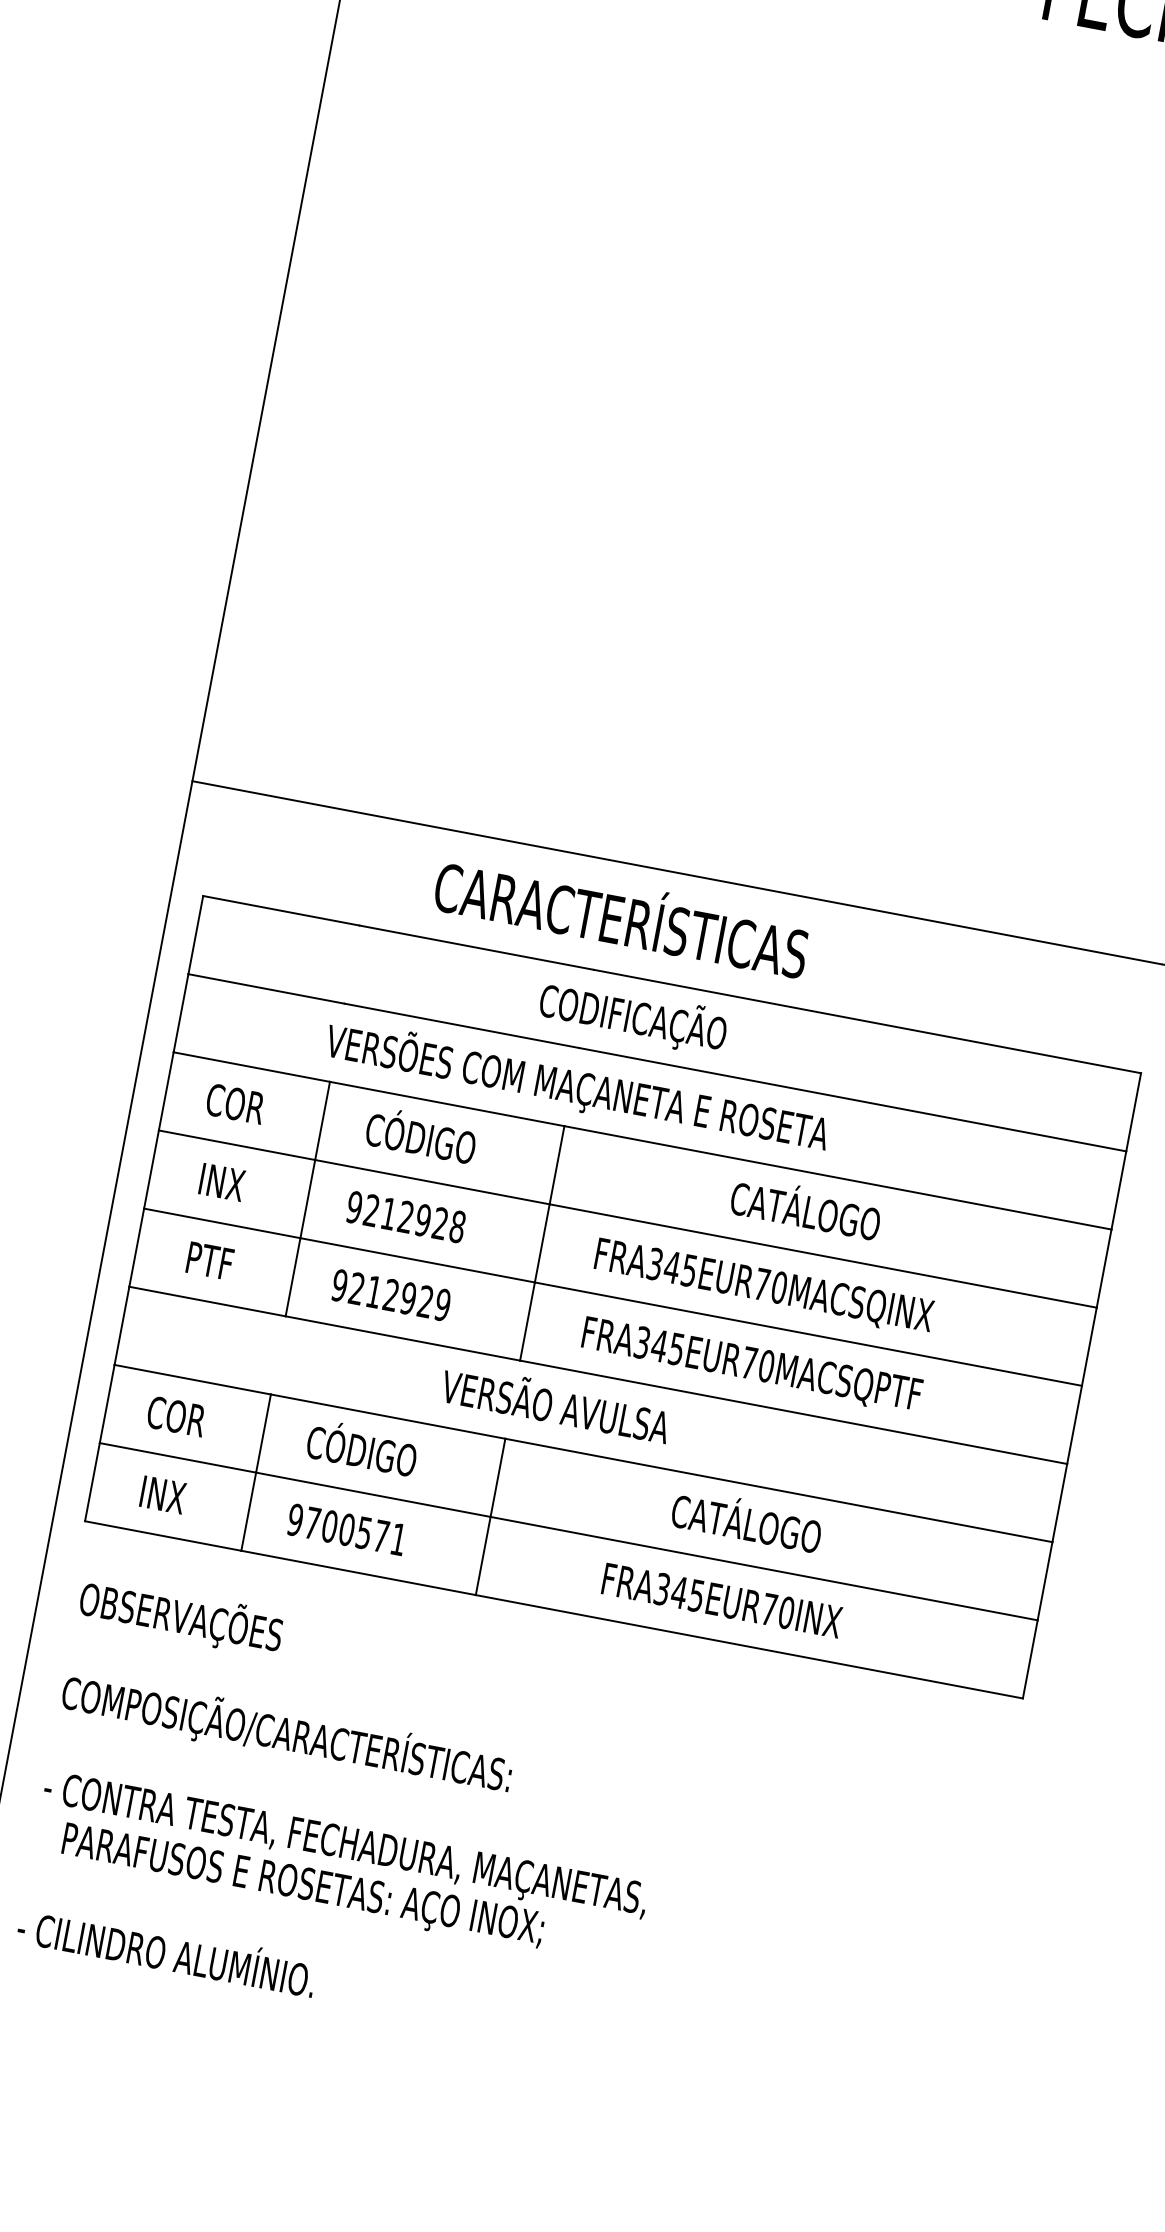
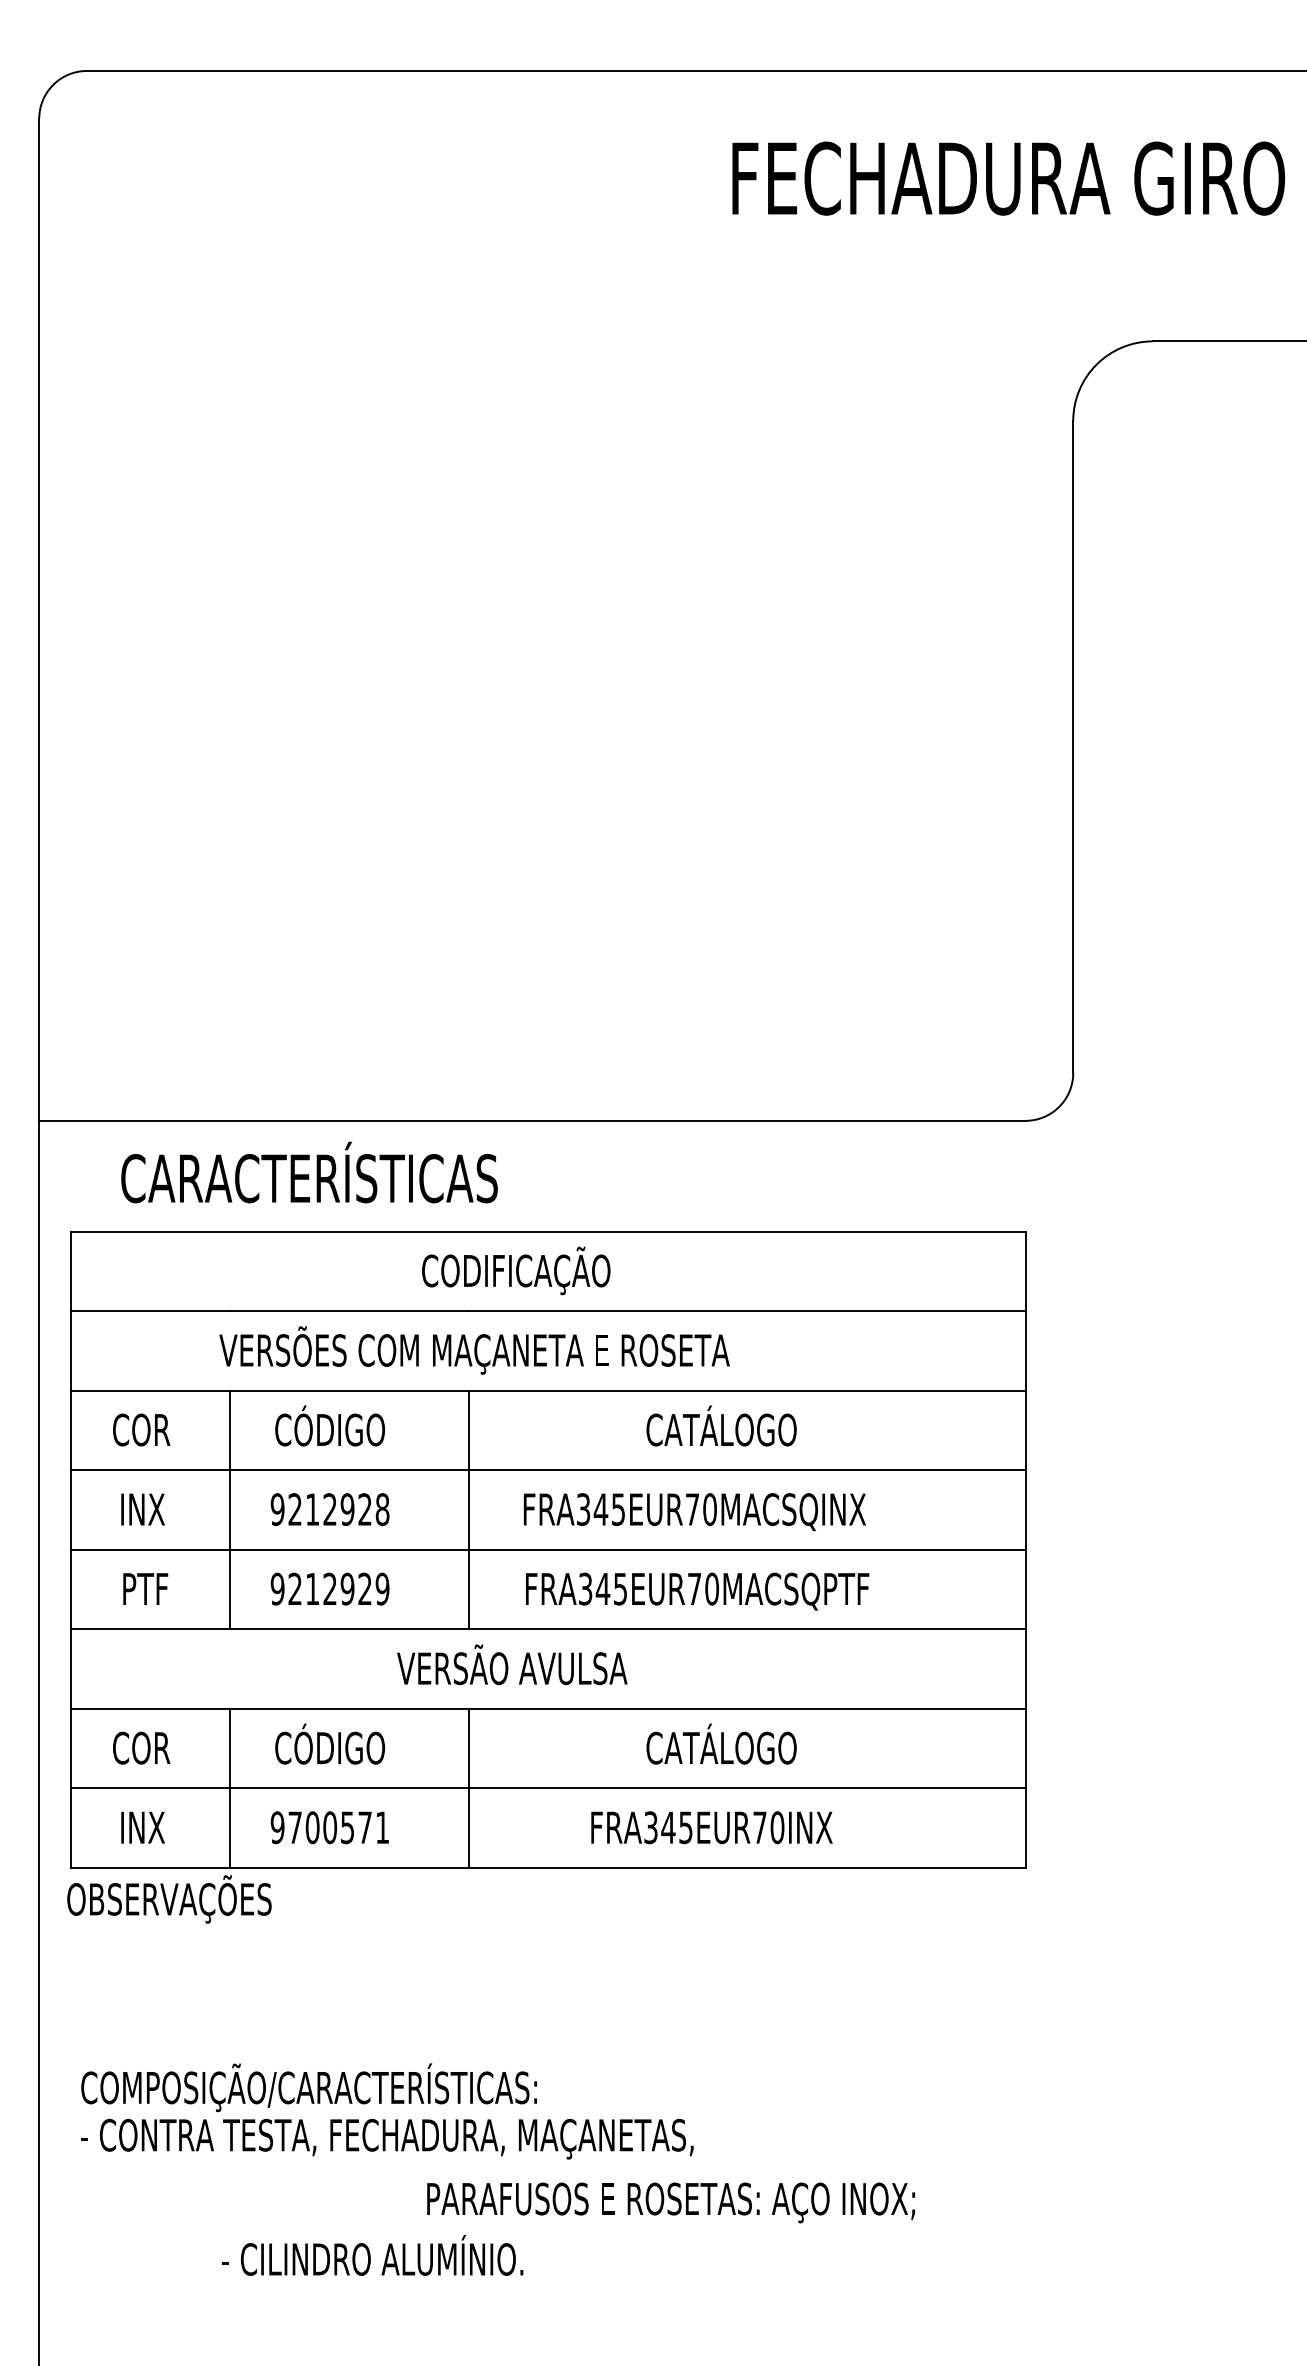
text: (622, 914) -> (309, 1172), moved
text: (181, 1617) -> (169, 1899), moved
text: (286, 1733) -> (308, 2087), moved
text: (303, 1886) -> (671, 2202), moved
text: (167, 1950) -> (372, 2255), moved

